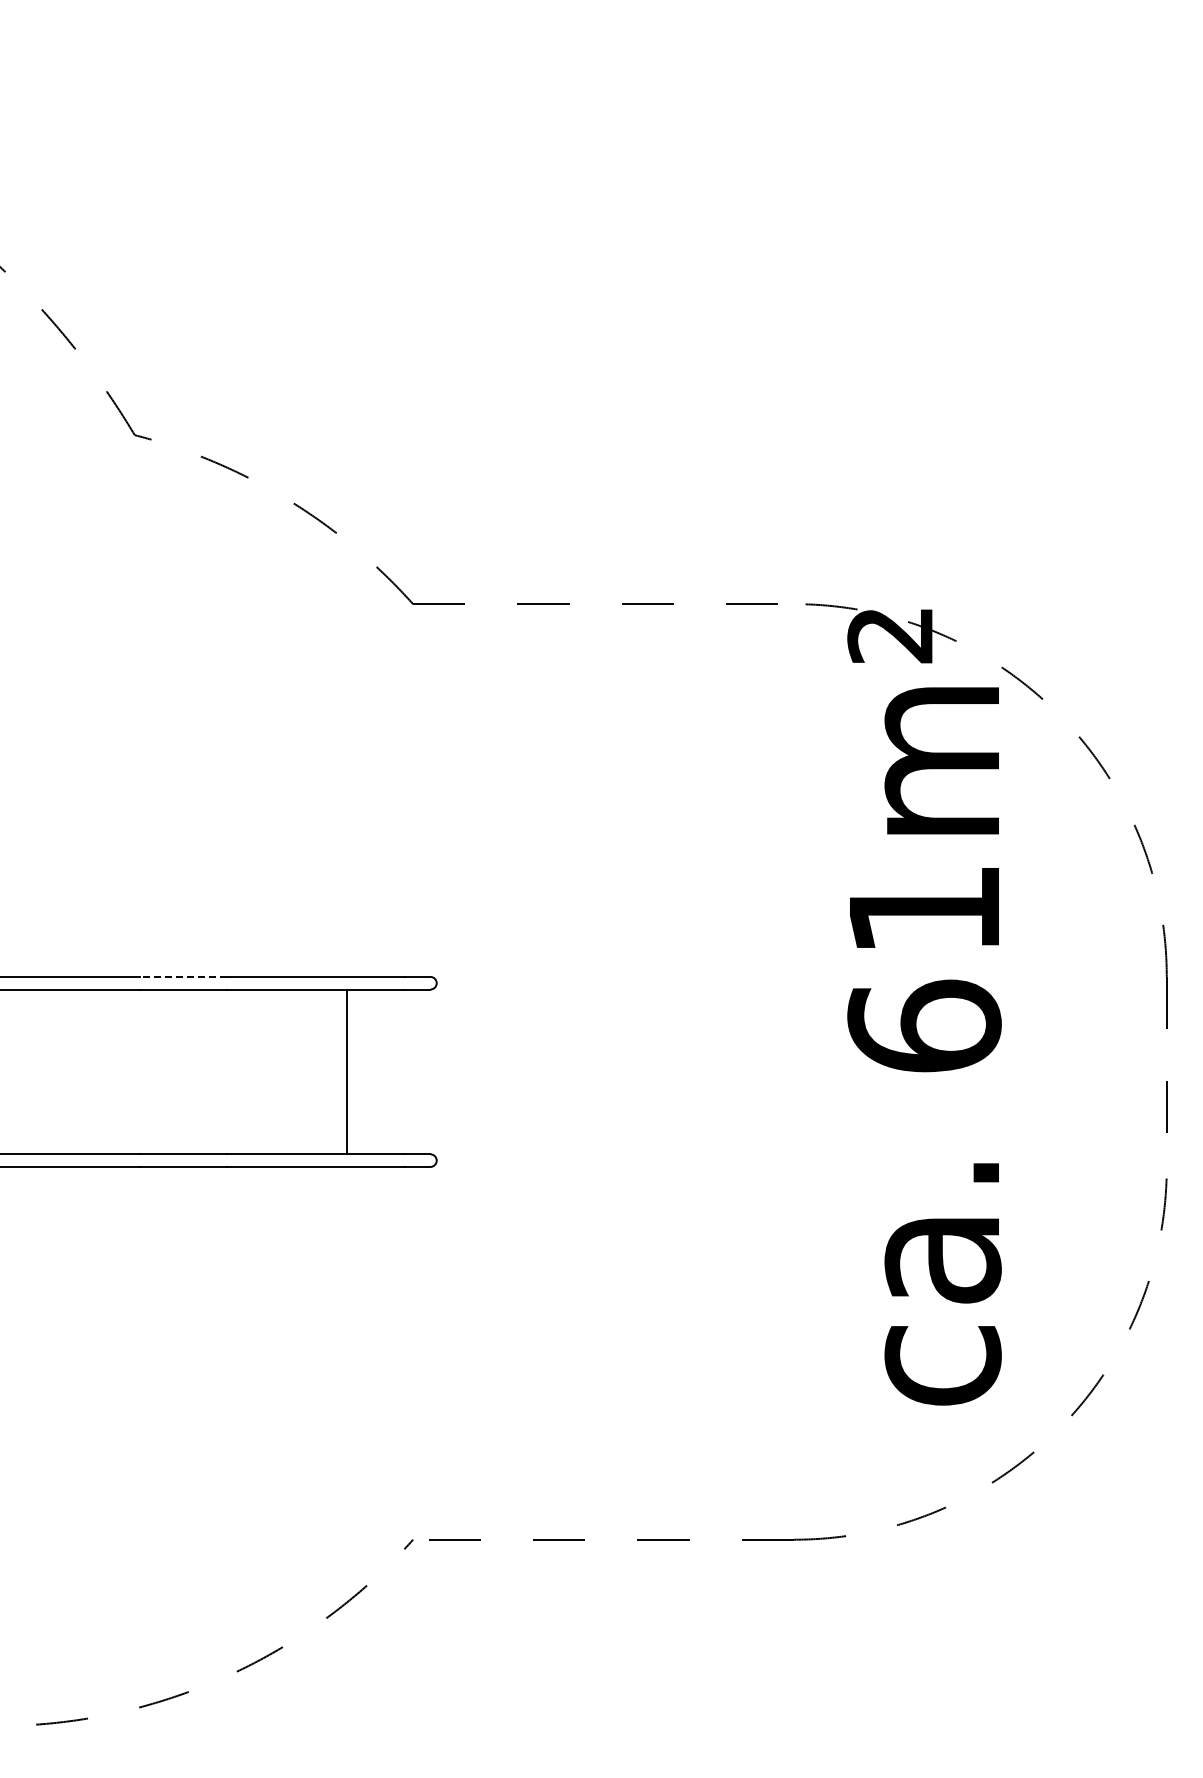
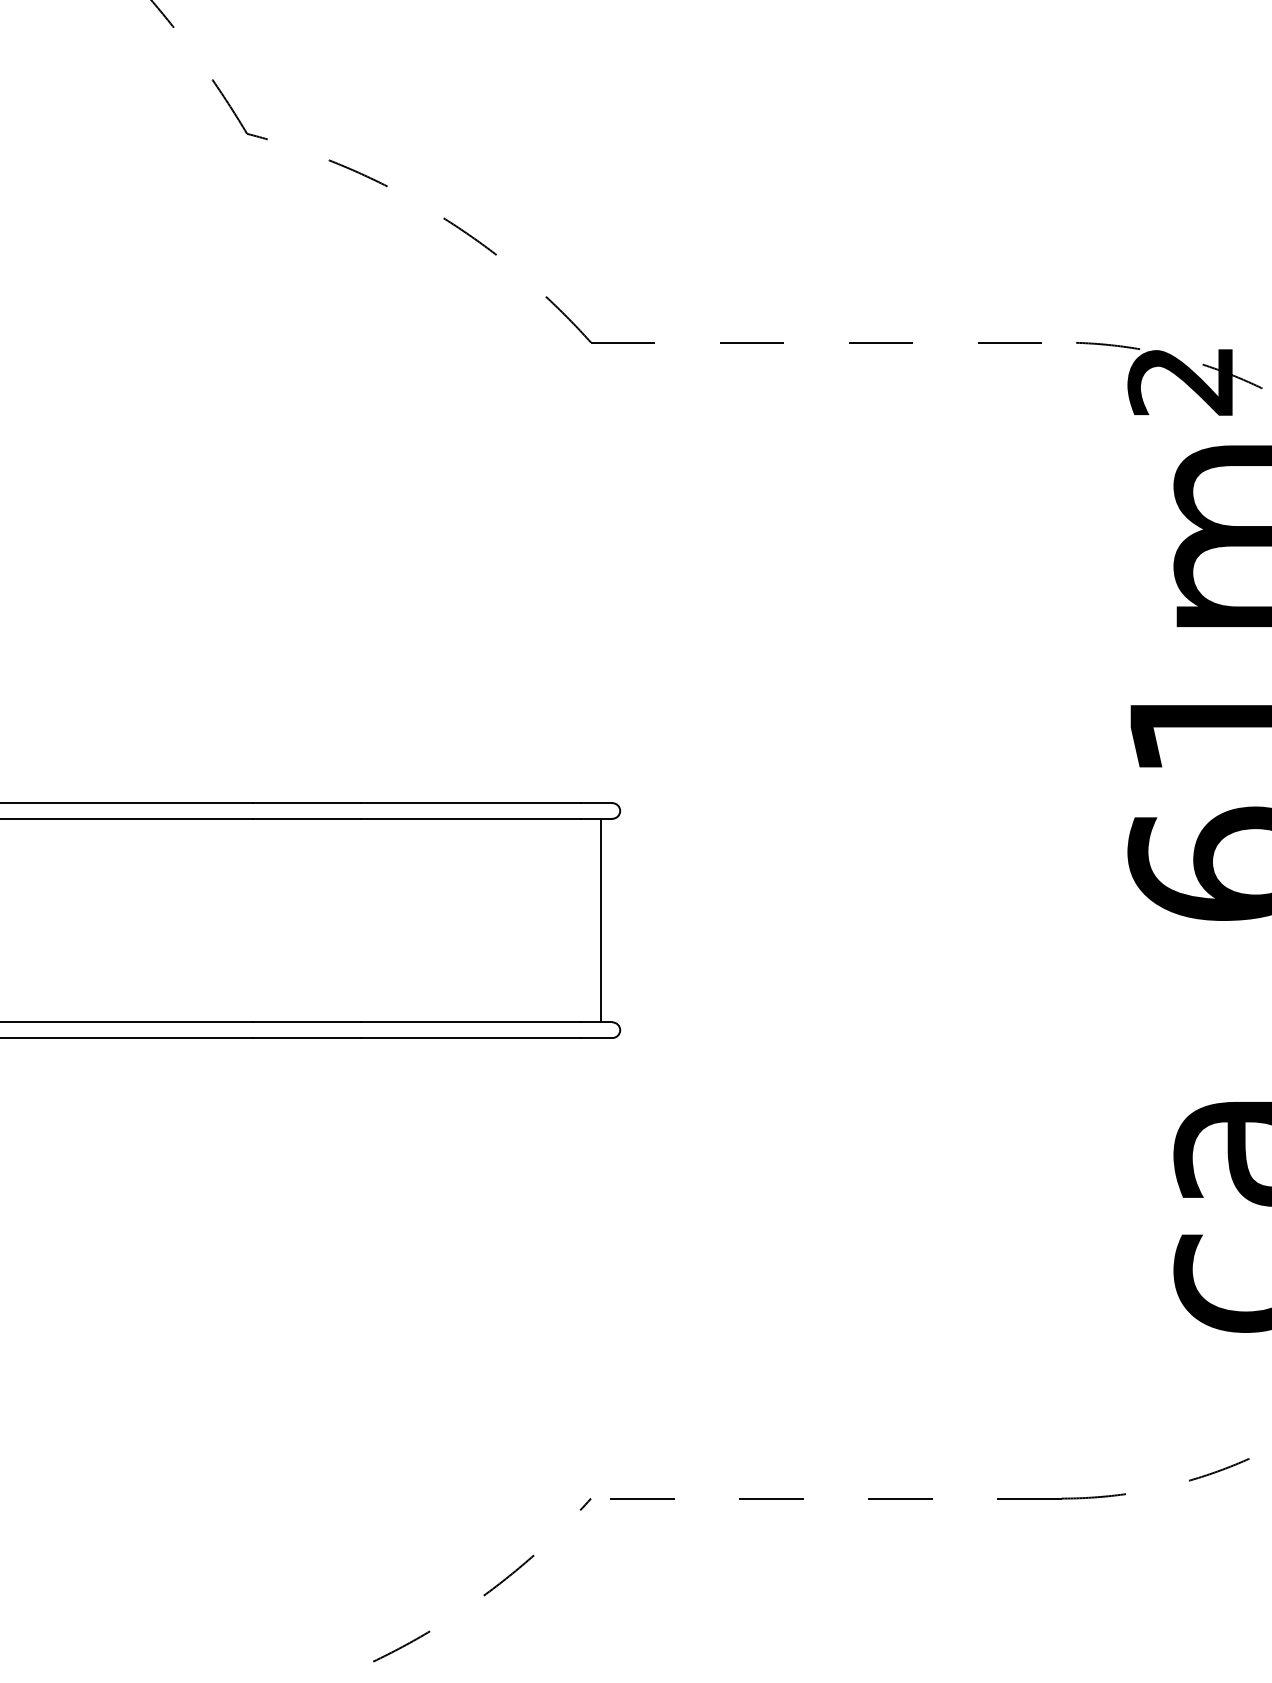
line: (183, 976) -> (307, 802), dashed -> solid
line: (347, 1071) -> (601, 920), moved

